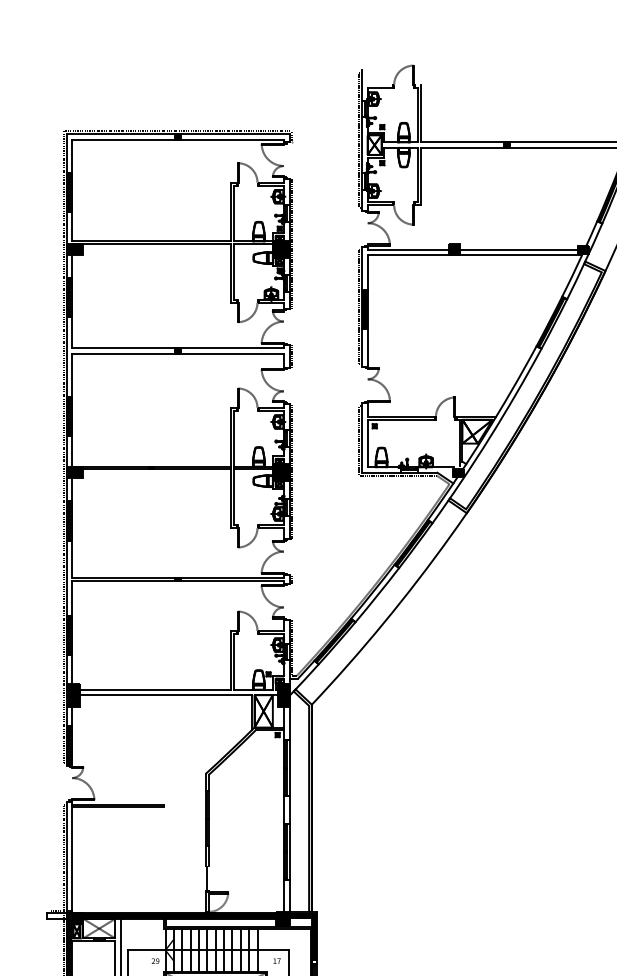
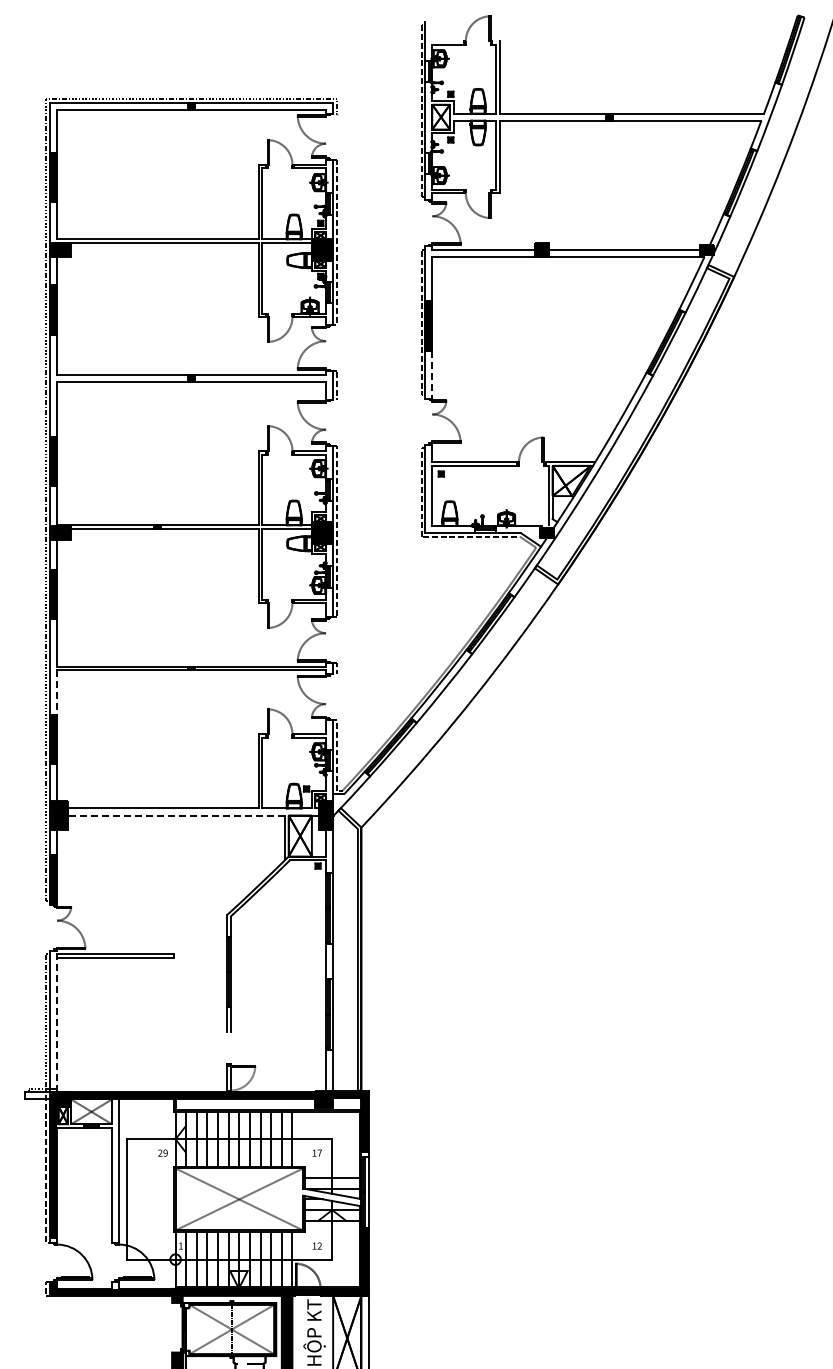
line: (367, 347) -> (432, 374), solid -> dashed
line: (72, 599) -> (57, 693), solid -> dashed
line: (159, 695) -> (167, 815), solid -> dashed
line: (72, 857) -> (57, 1021), solid -> dashed
line: (207, 877) -> (228, 1047), removed

